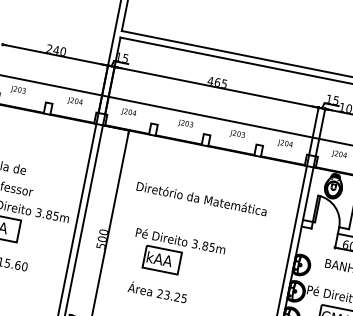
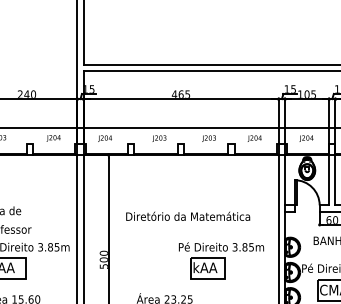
text: (202, 197) -> (188, 215), moved
part: (178, 255) -> (221, 260), moved

